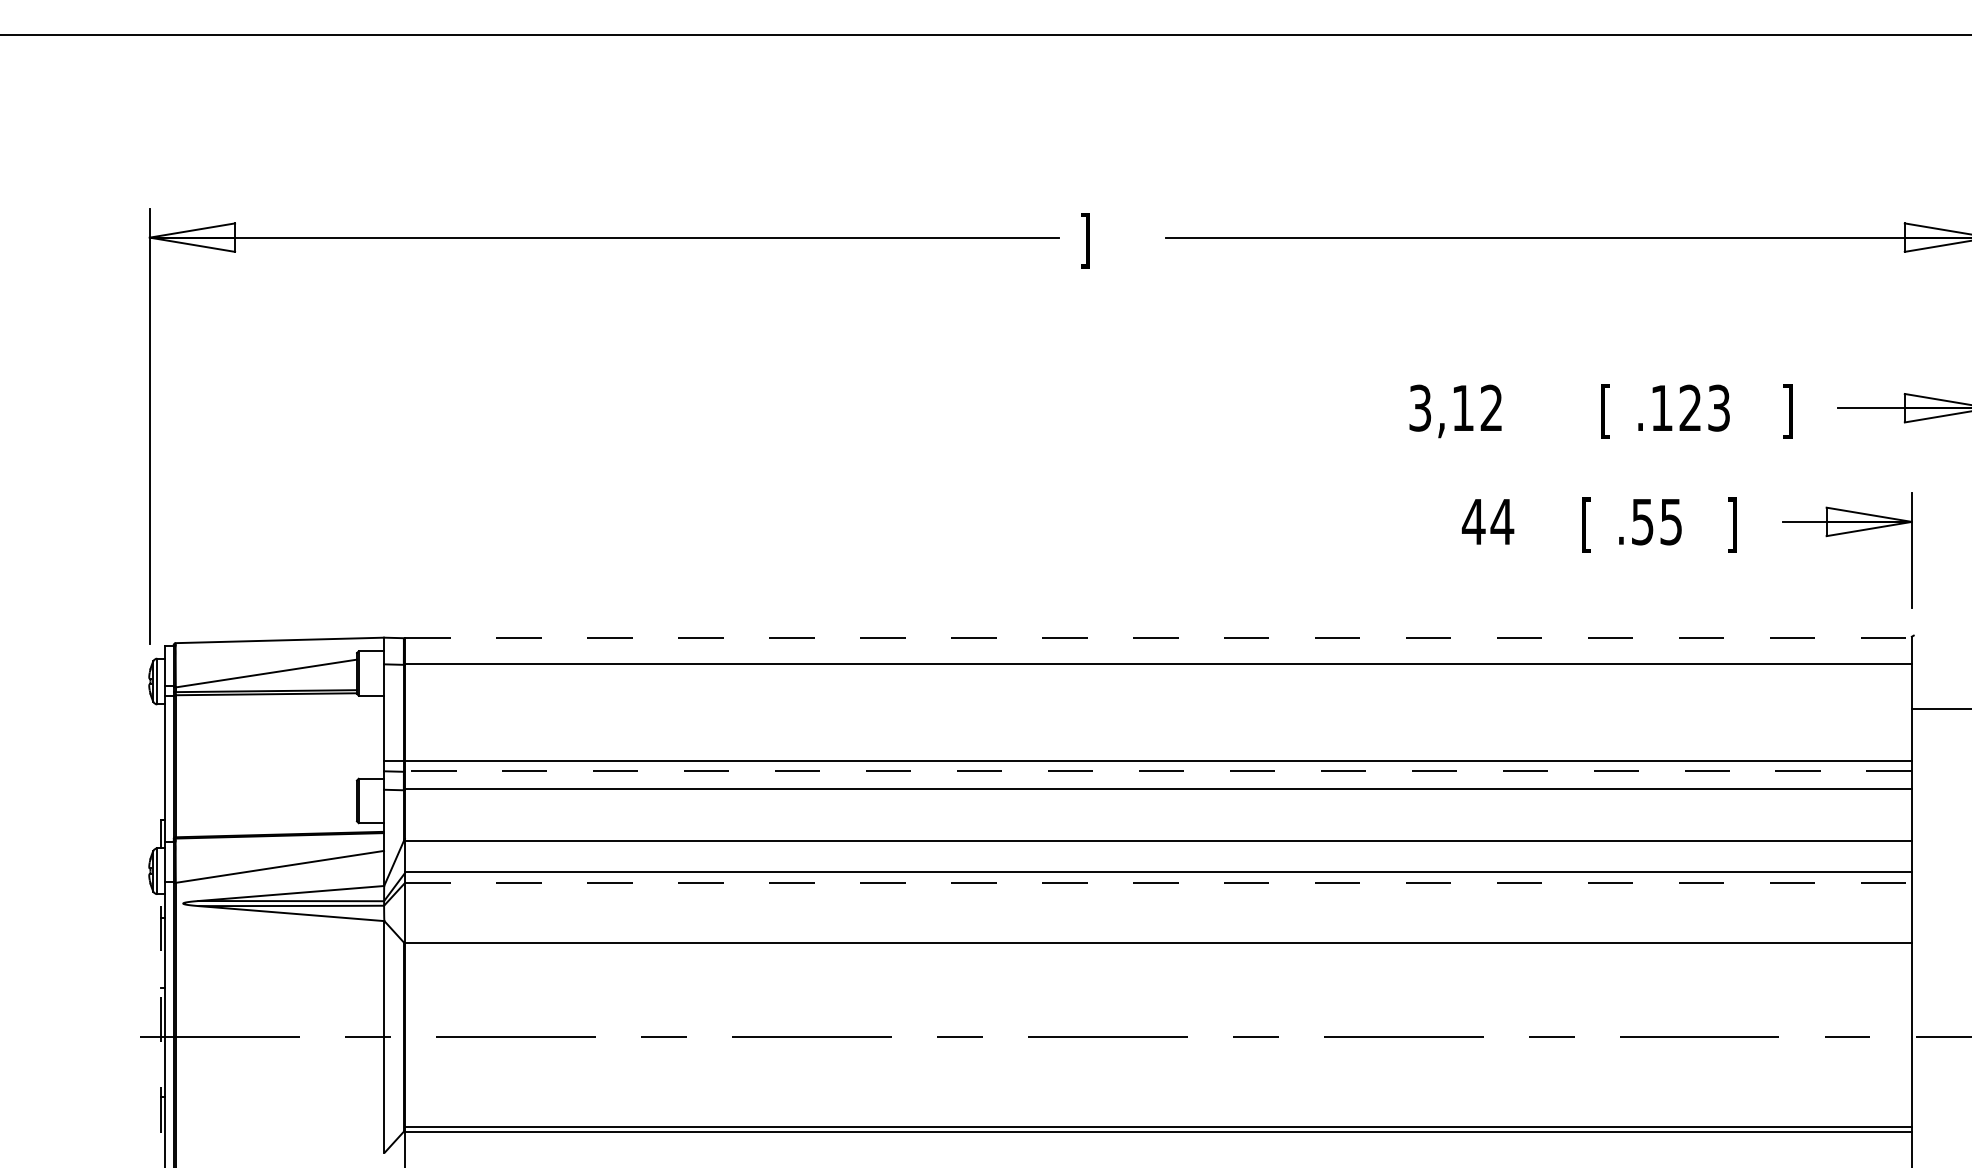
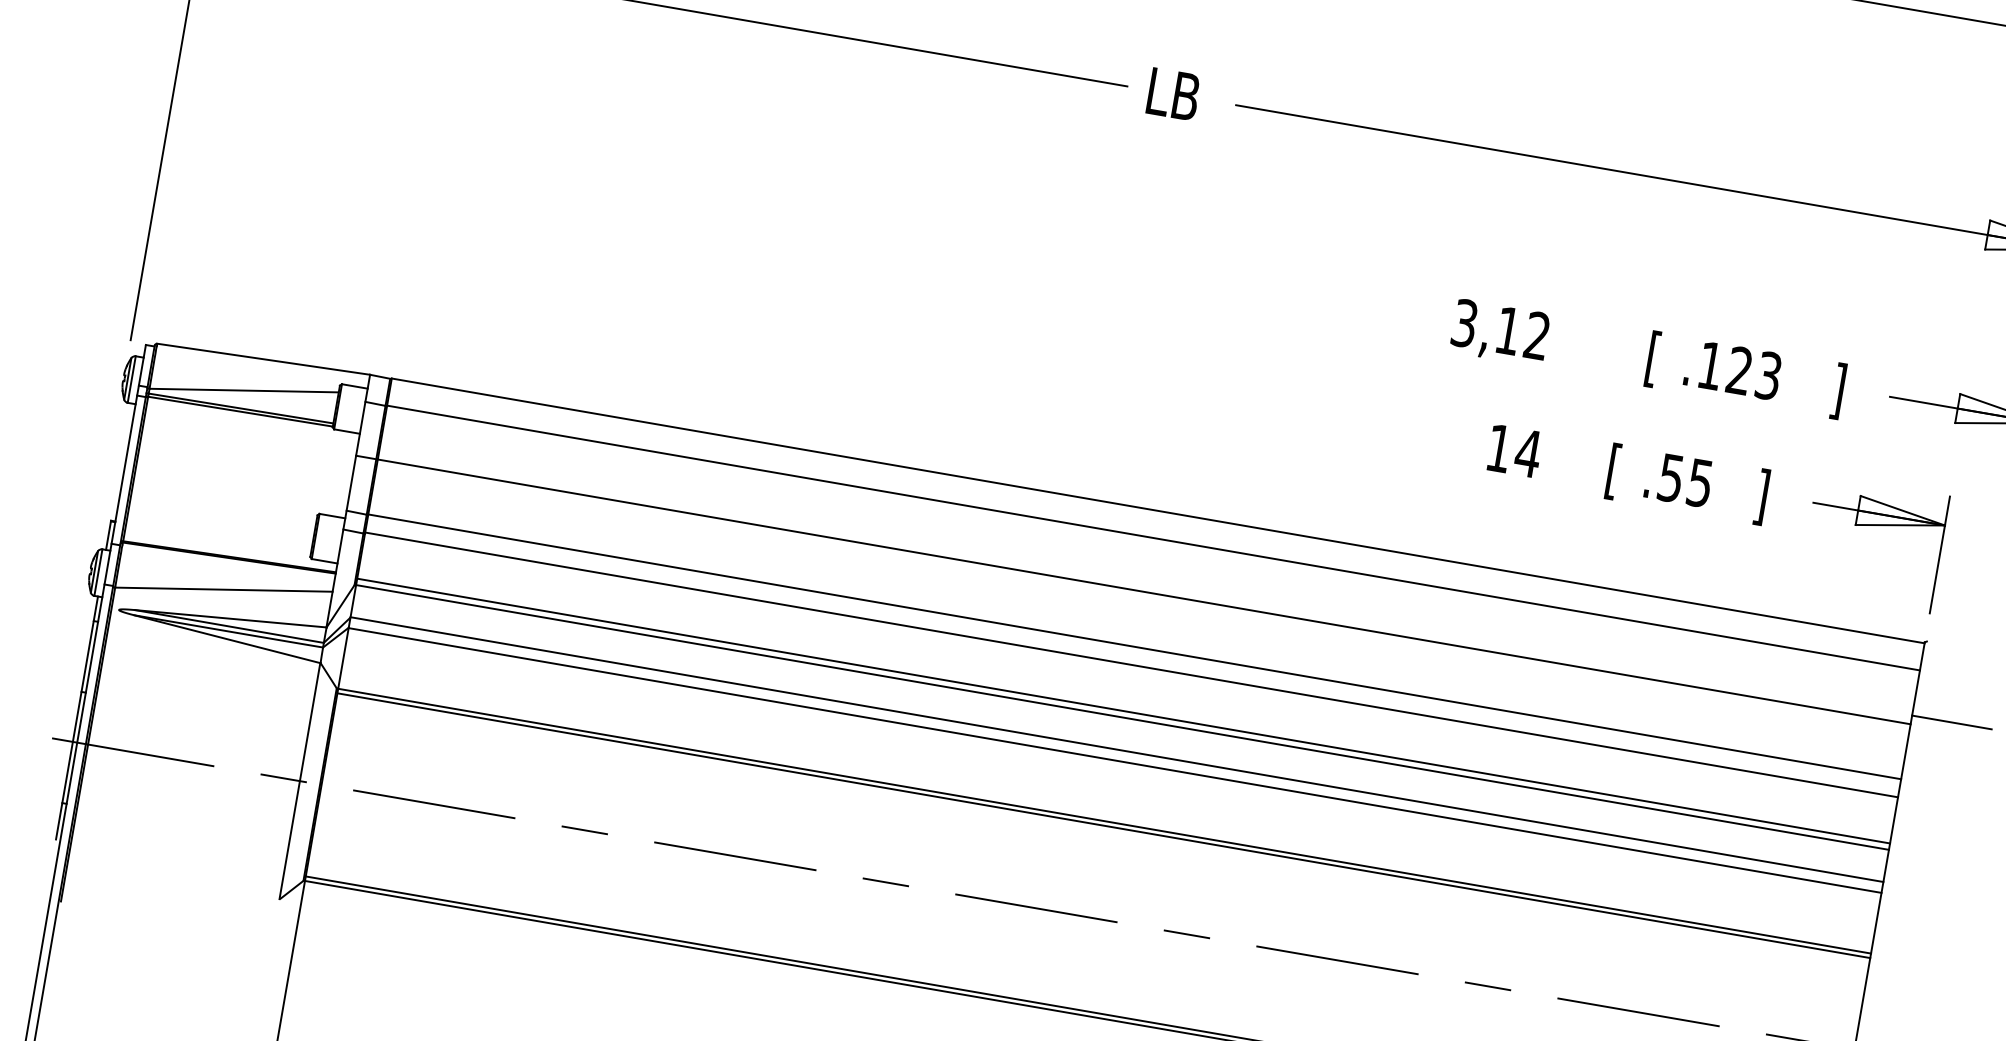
text: (1104, 240) -> (1172, 97), ] -> LB
text: (1473, 521) -> (1499, 448), 44 -> 14
line: (1159, 637) -> (1159, 510), dashed -> solid
line: (1147, 761) -> (1132, 590), moved
line: (1158, 771) -> (1134, 647), dashed -> solid
line: (1158, 834) -> (1123, 711), added
line: (1159, 883) -> (1115, 761), dashed -> solid
line: (1158, 947) -> (1103, 826), added
line: (160, 1013) -> (76, 717), dashed -> solid

